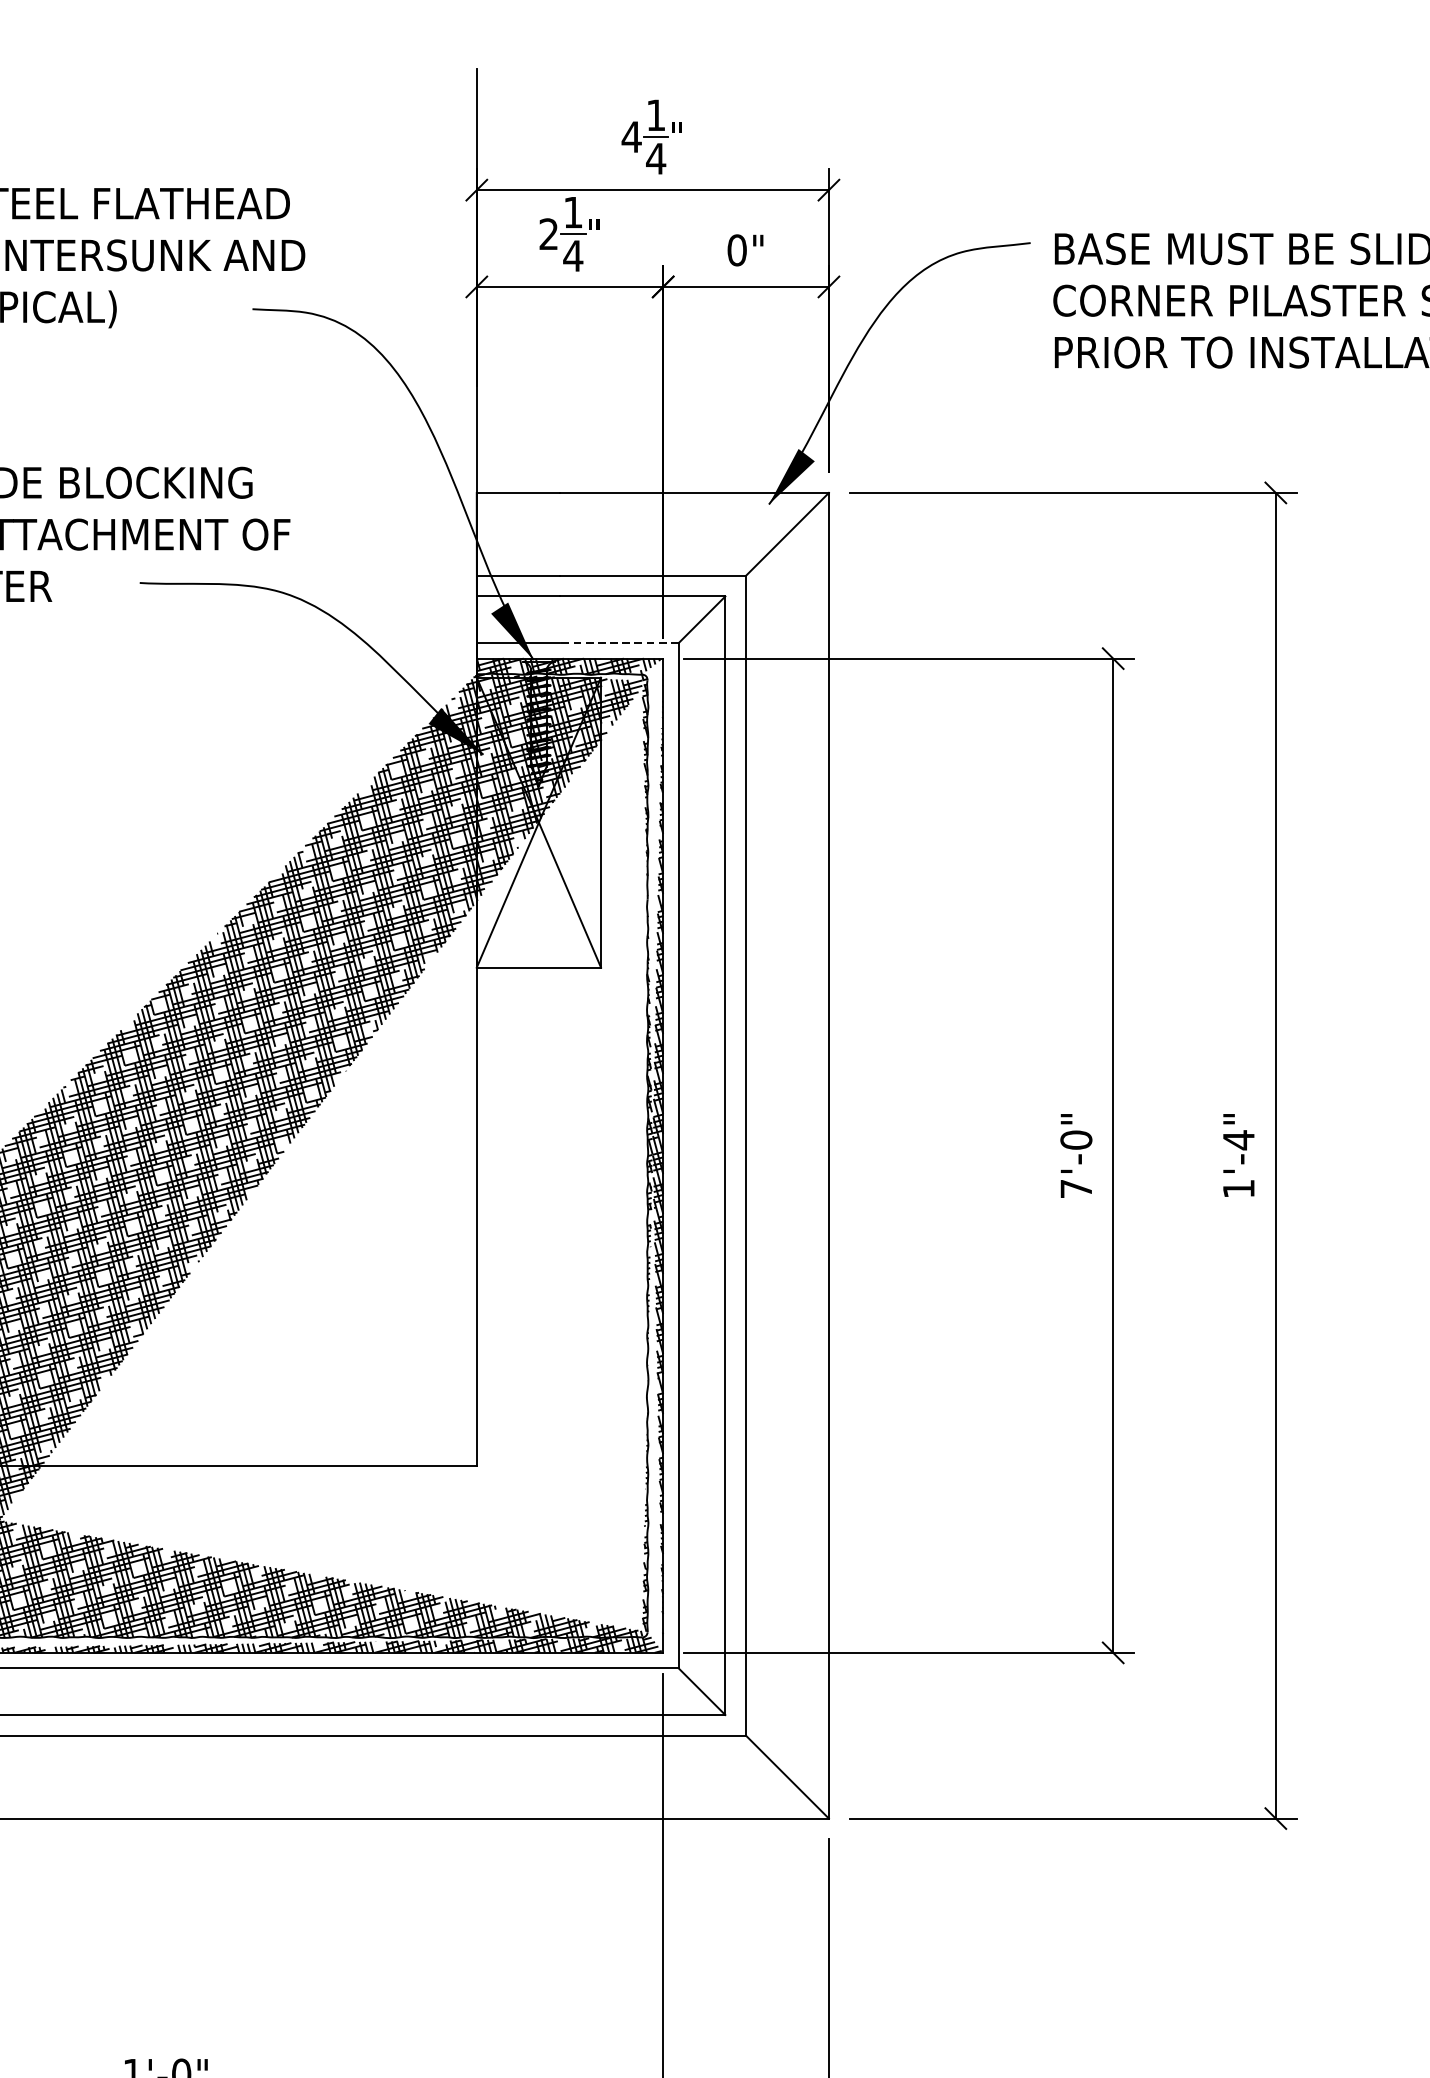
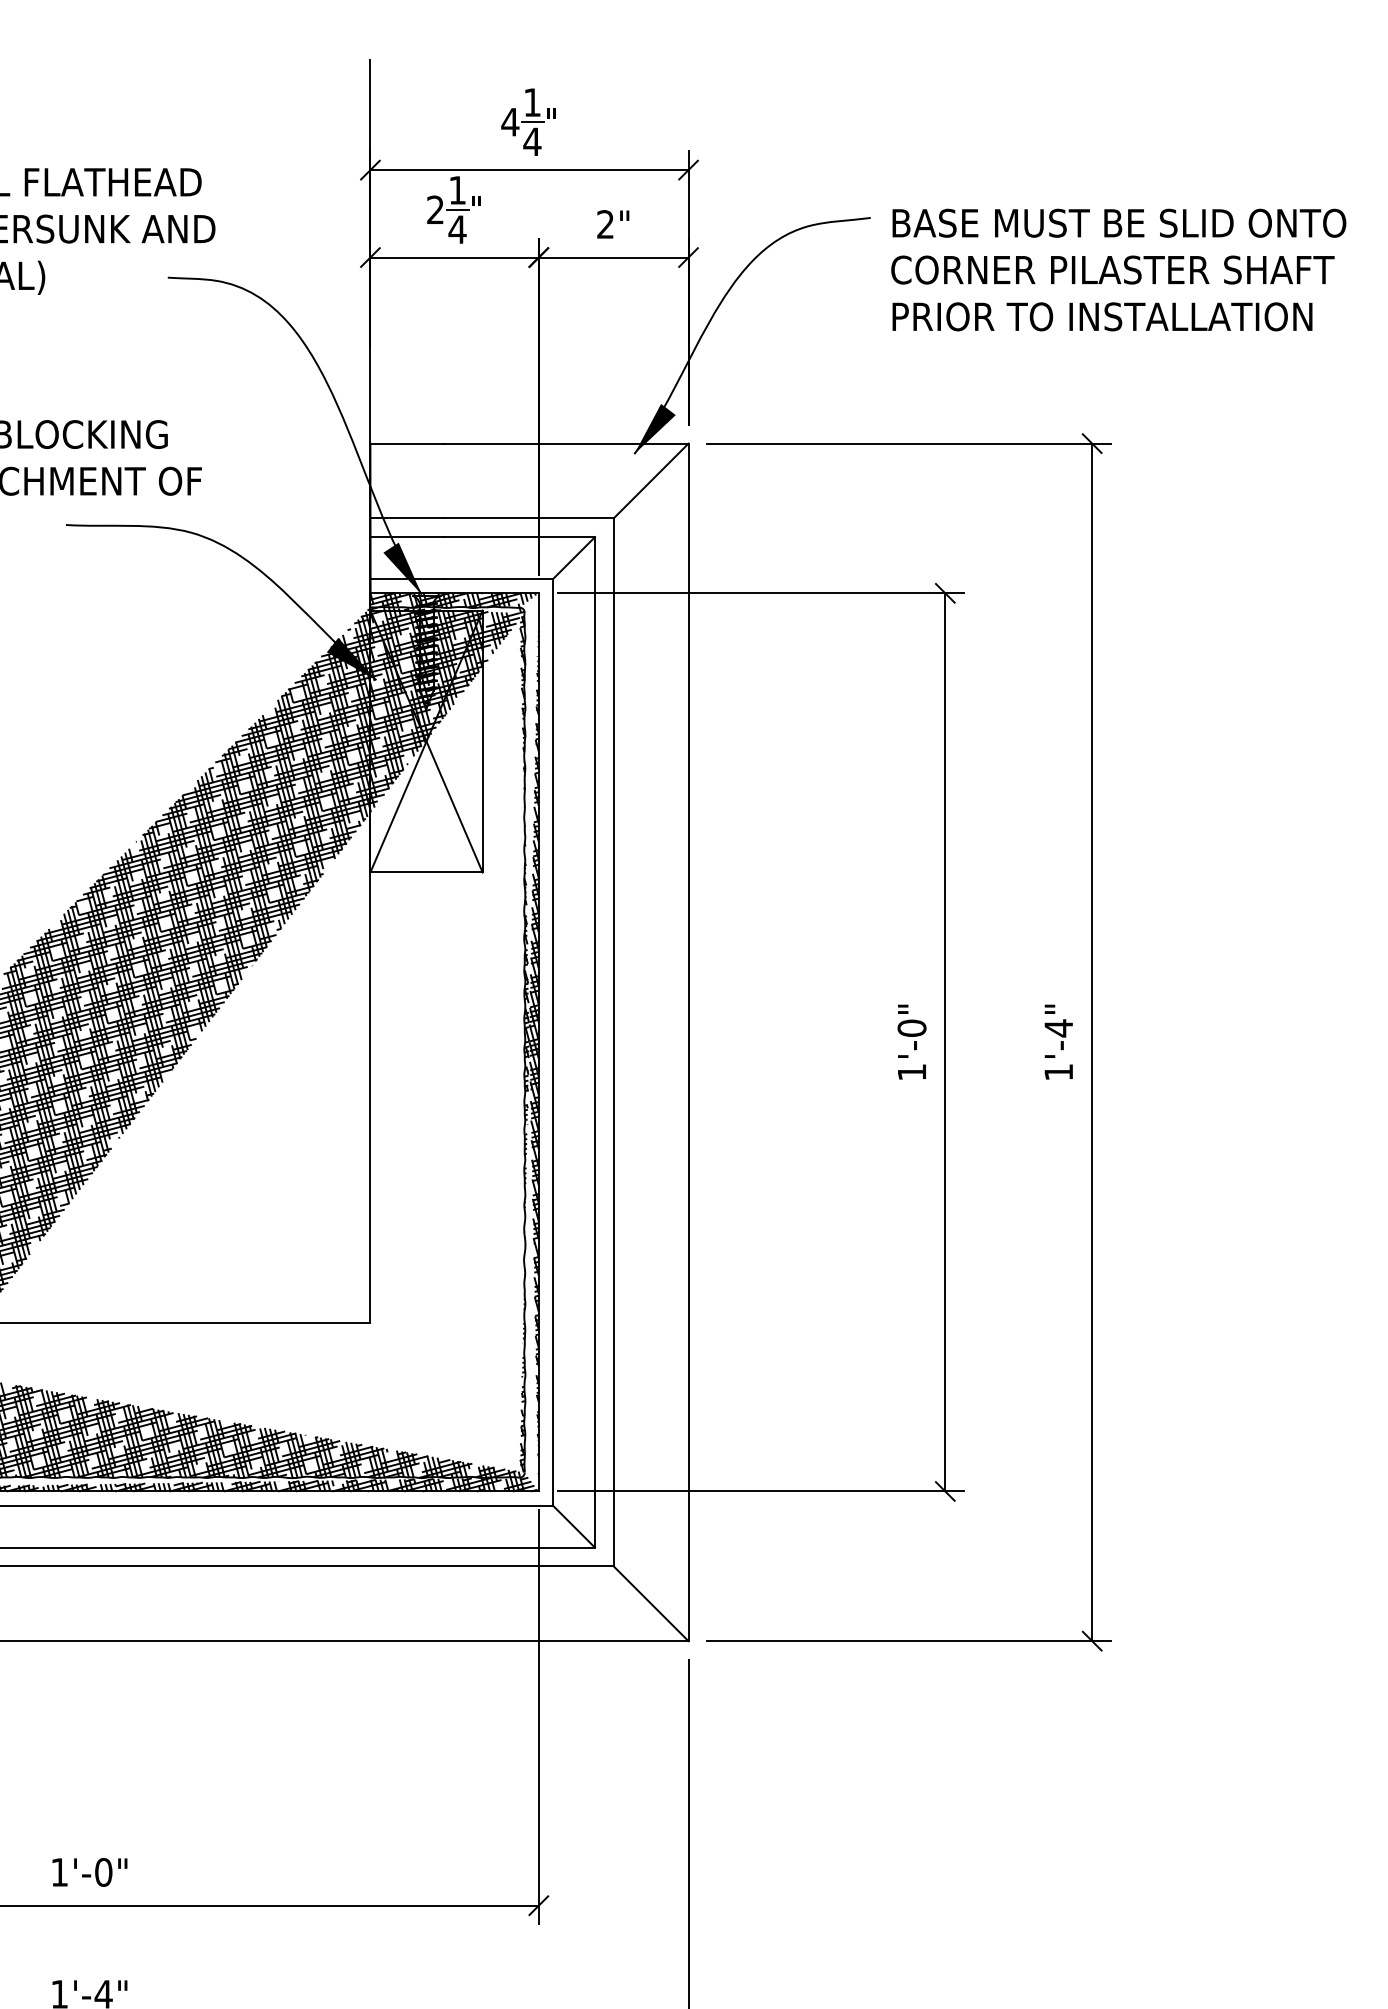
text: (737, 250) -> (605, 224), 0" -> 2"
line: (619, 643) -> (499, 579), dashed -> solid
text: (1075, 1189) -> (911, 1072), 7'-0" -> 1'-0"

